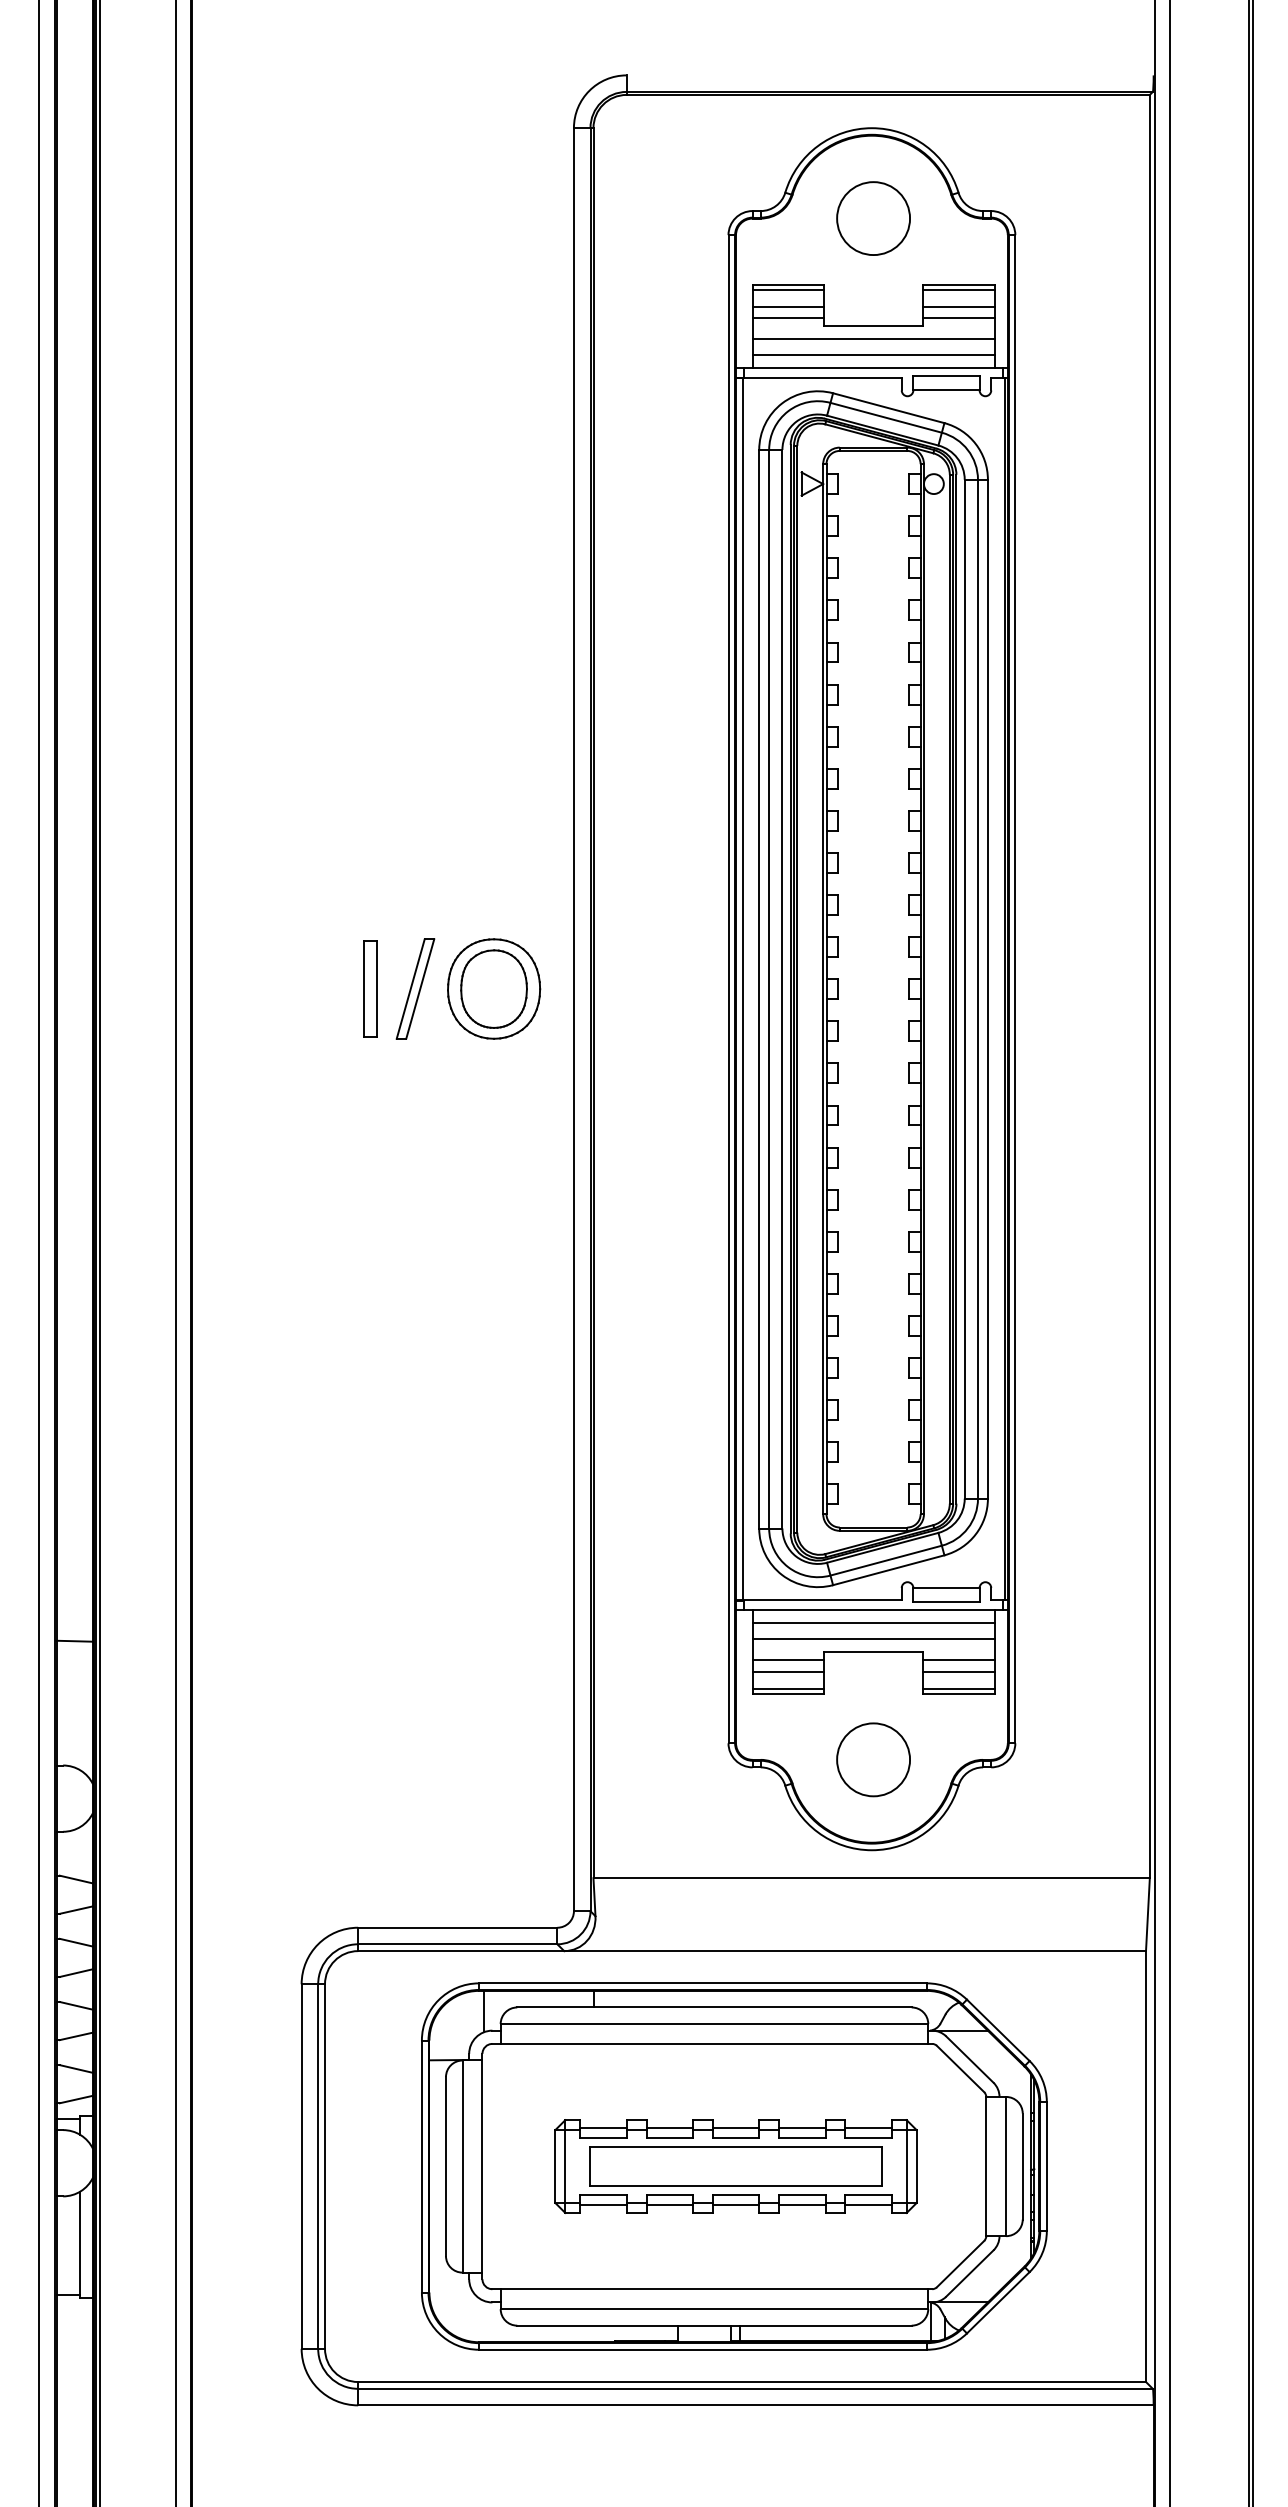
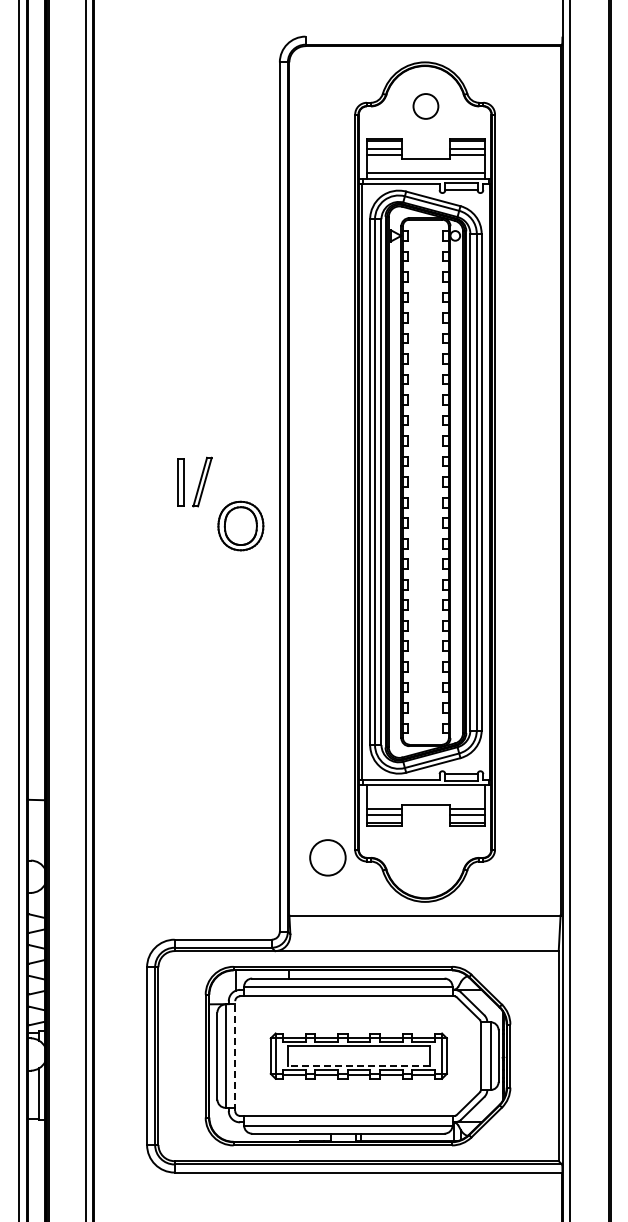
circle: (872, 218) -> (425, 106), size x0.7
line: (872, 339) -> (425, 165), removed
part: (493, 987) -> (240, 525), moved
line: (872, 1623) -> (425, 791), removed
line: (872, 1640) -> (425, 799), removed
circle: (872, 1759) -> (327, 857), moved
line: (482, 2167) -> (235, 1056), solid -> dashed
line: (735, 2185) -> (358, 1065), solid -> dashed

